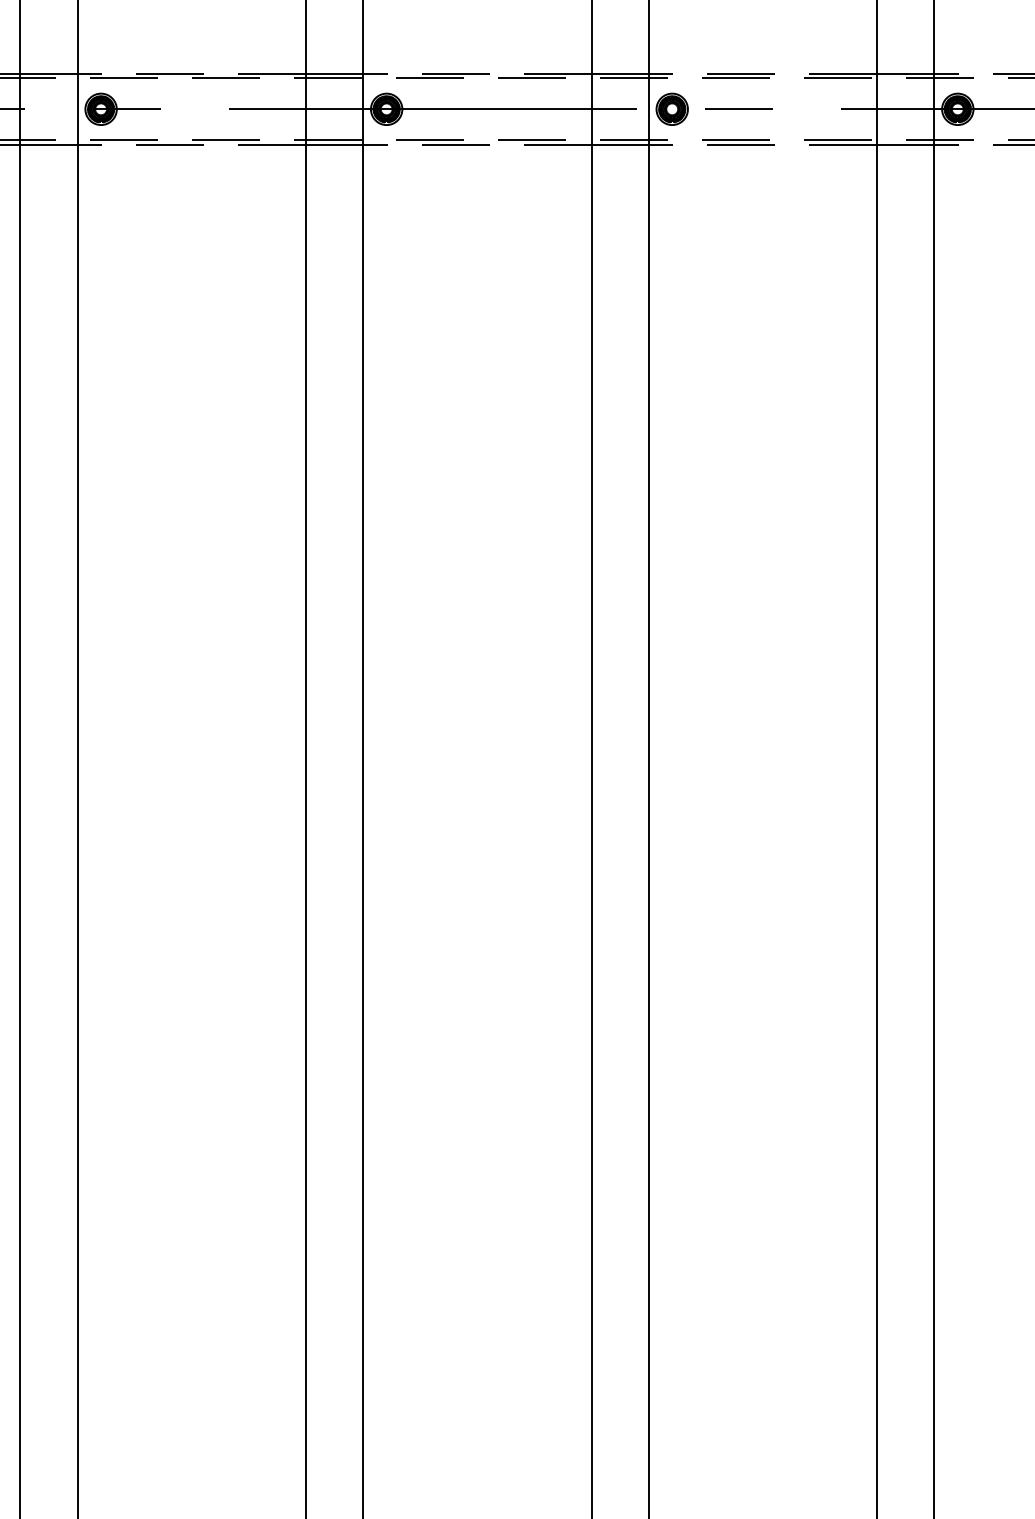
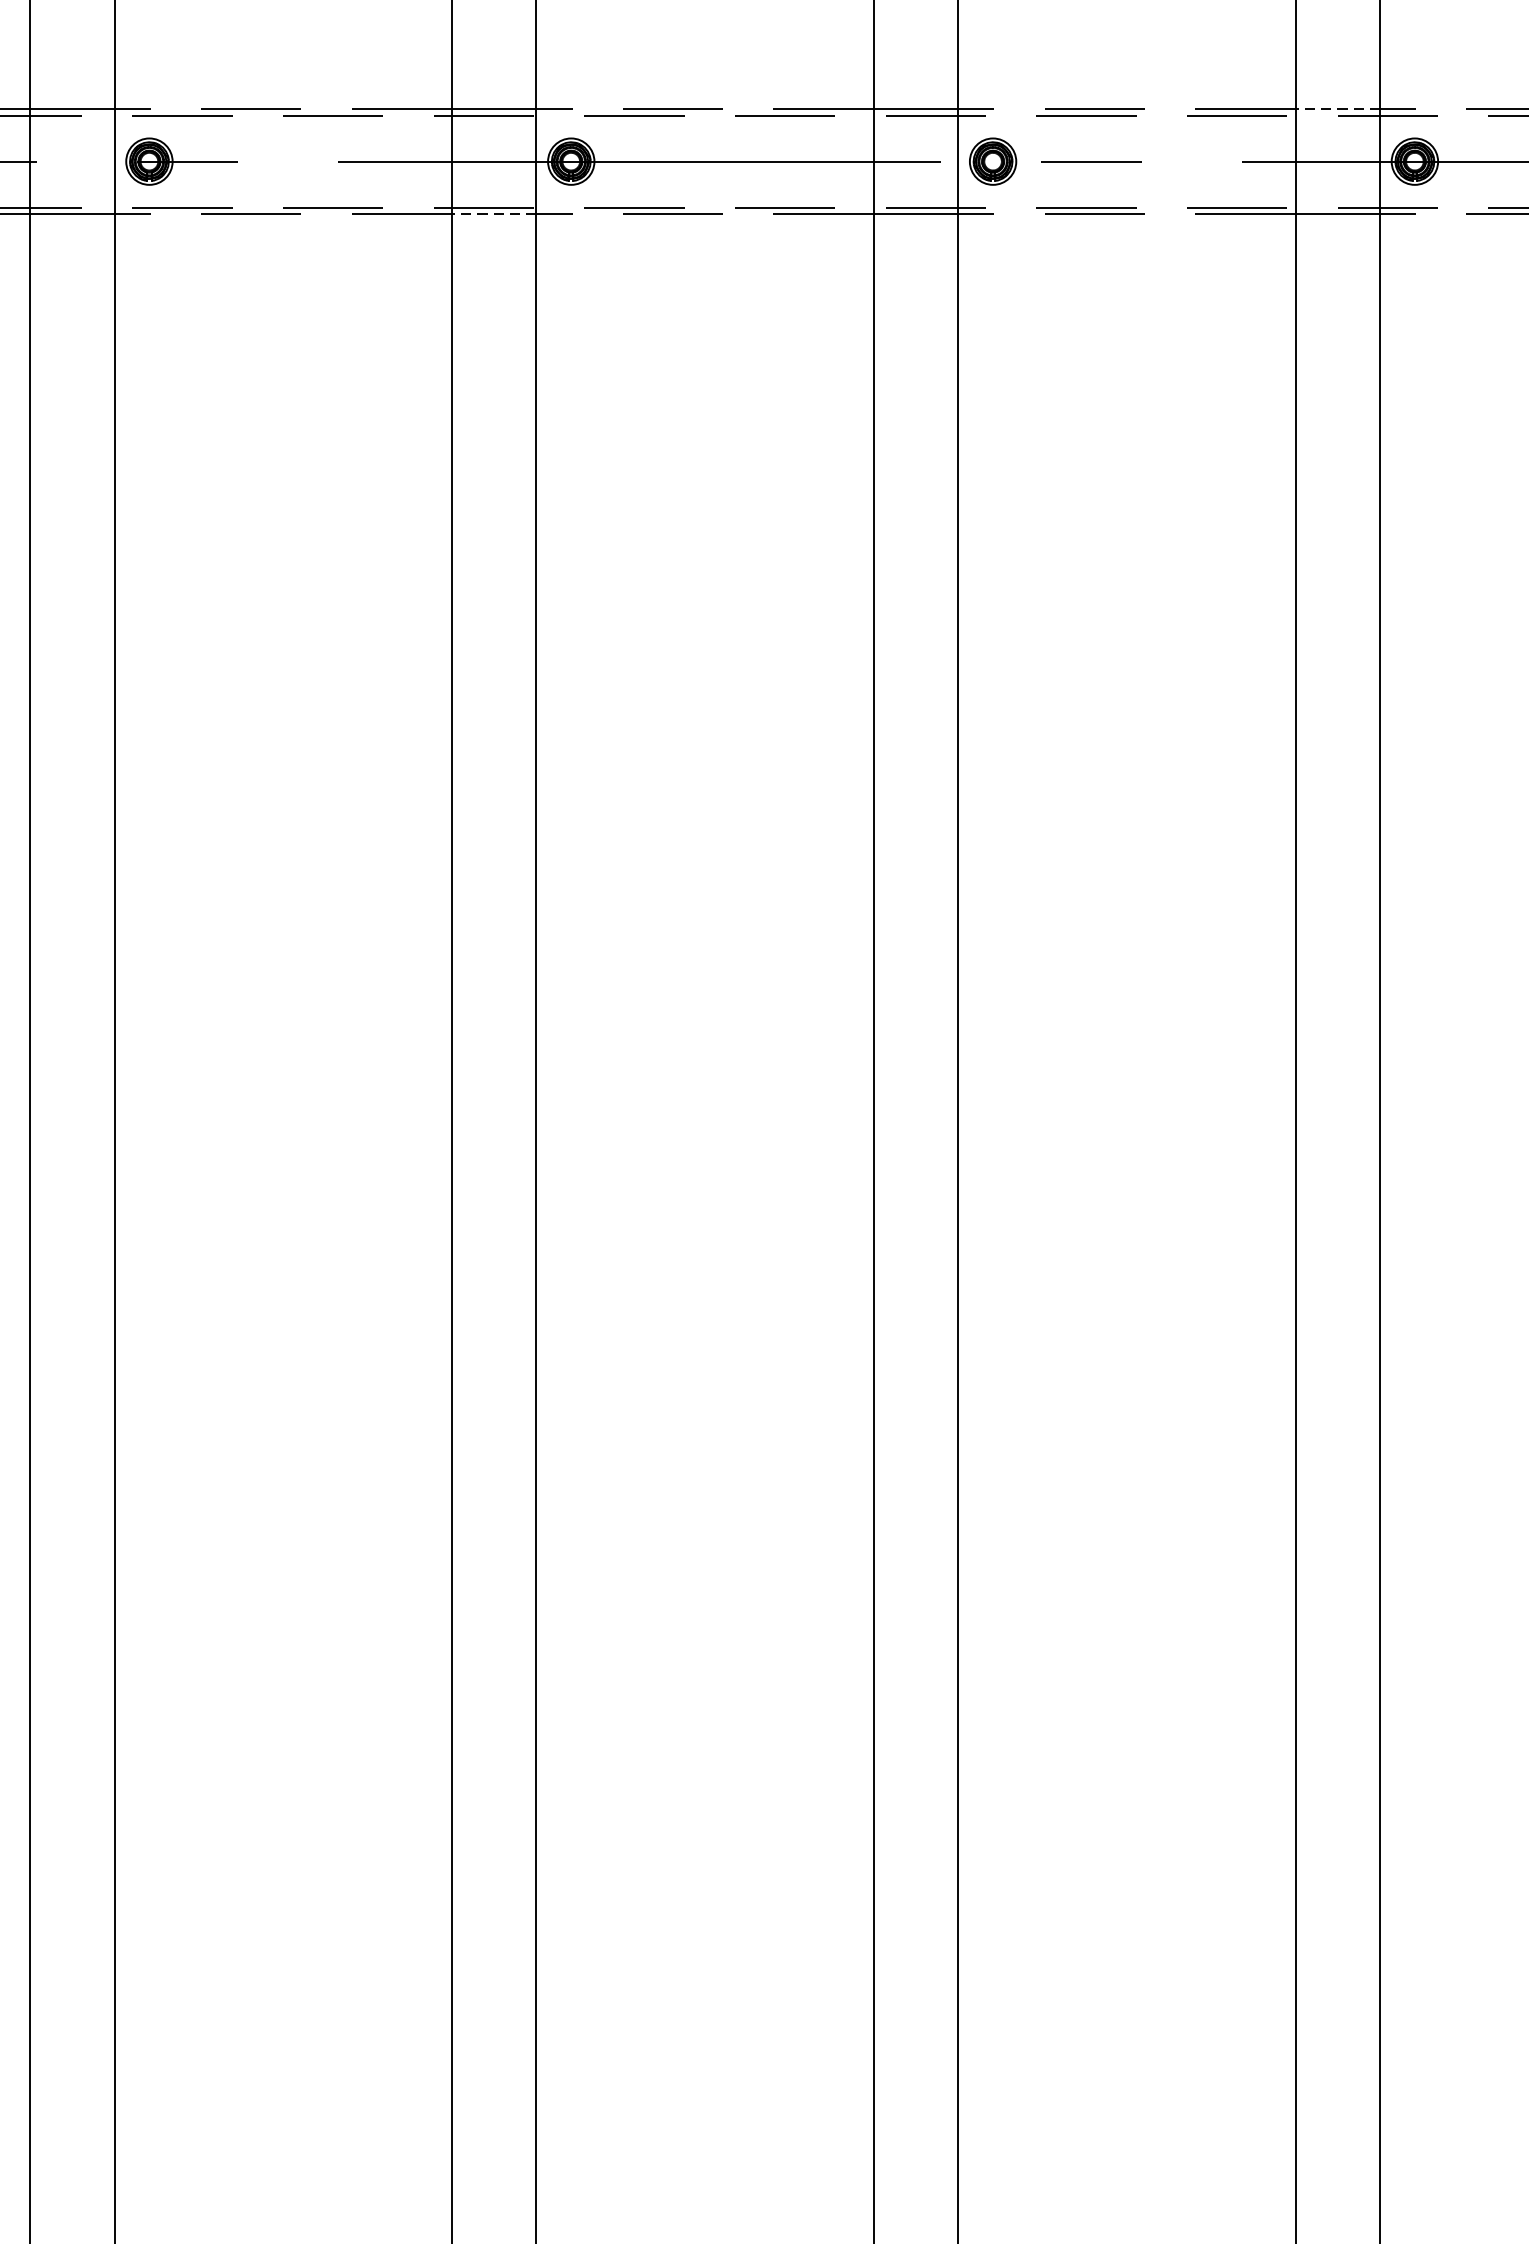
line: (905, 73) -> (1337, 108), solid -> dashed
line: (334, 145) -> (494, 215), solid -> dashed

